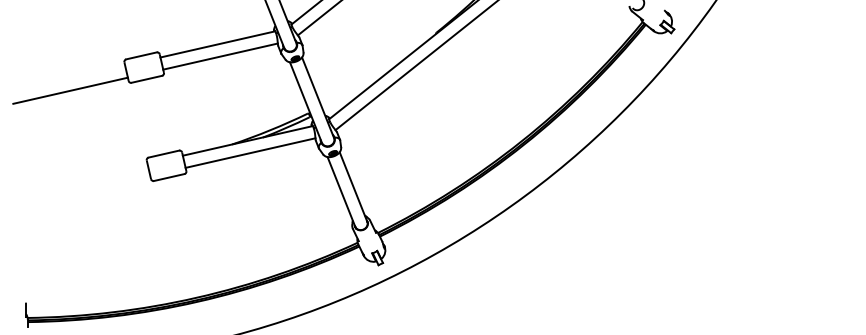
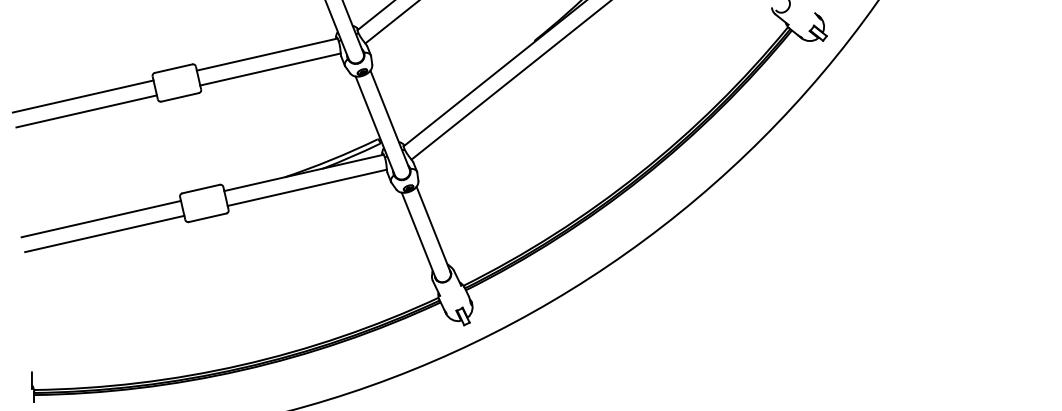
line: (67, 78) -> (82, 96), added
line: (82, 178) -> (101, 218), added
line: (85, 190) -> (104, 233), added

